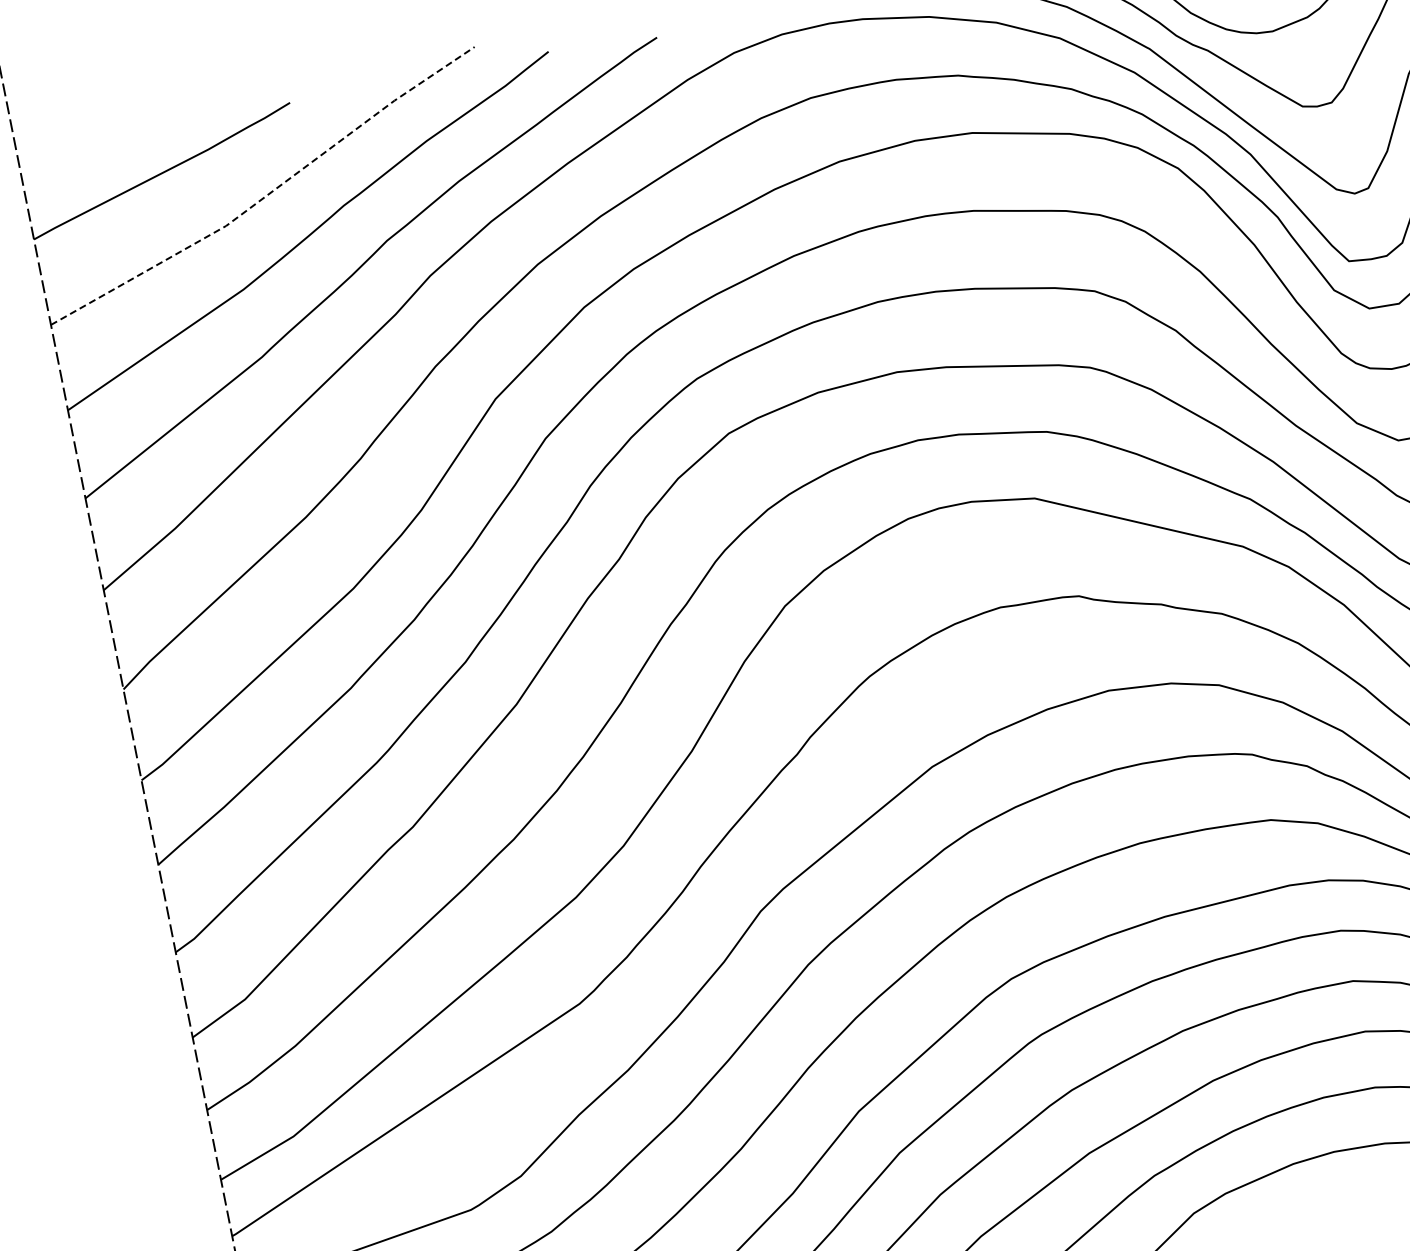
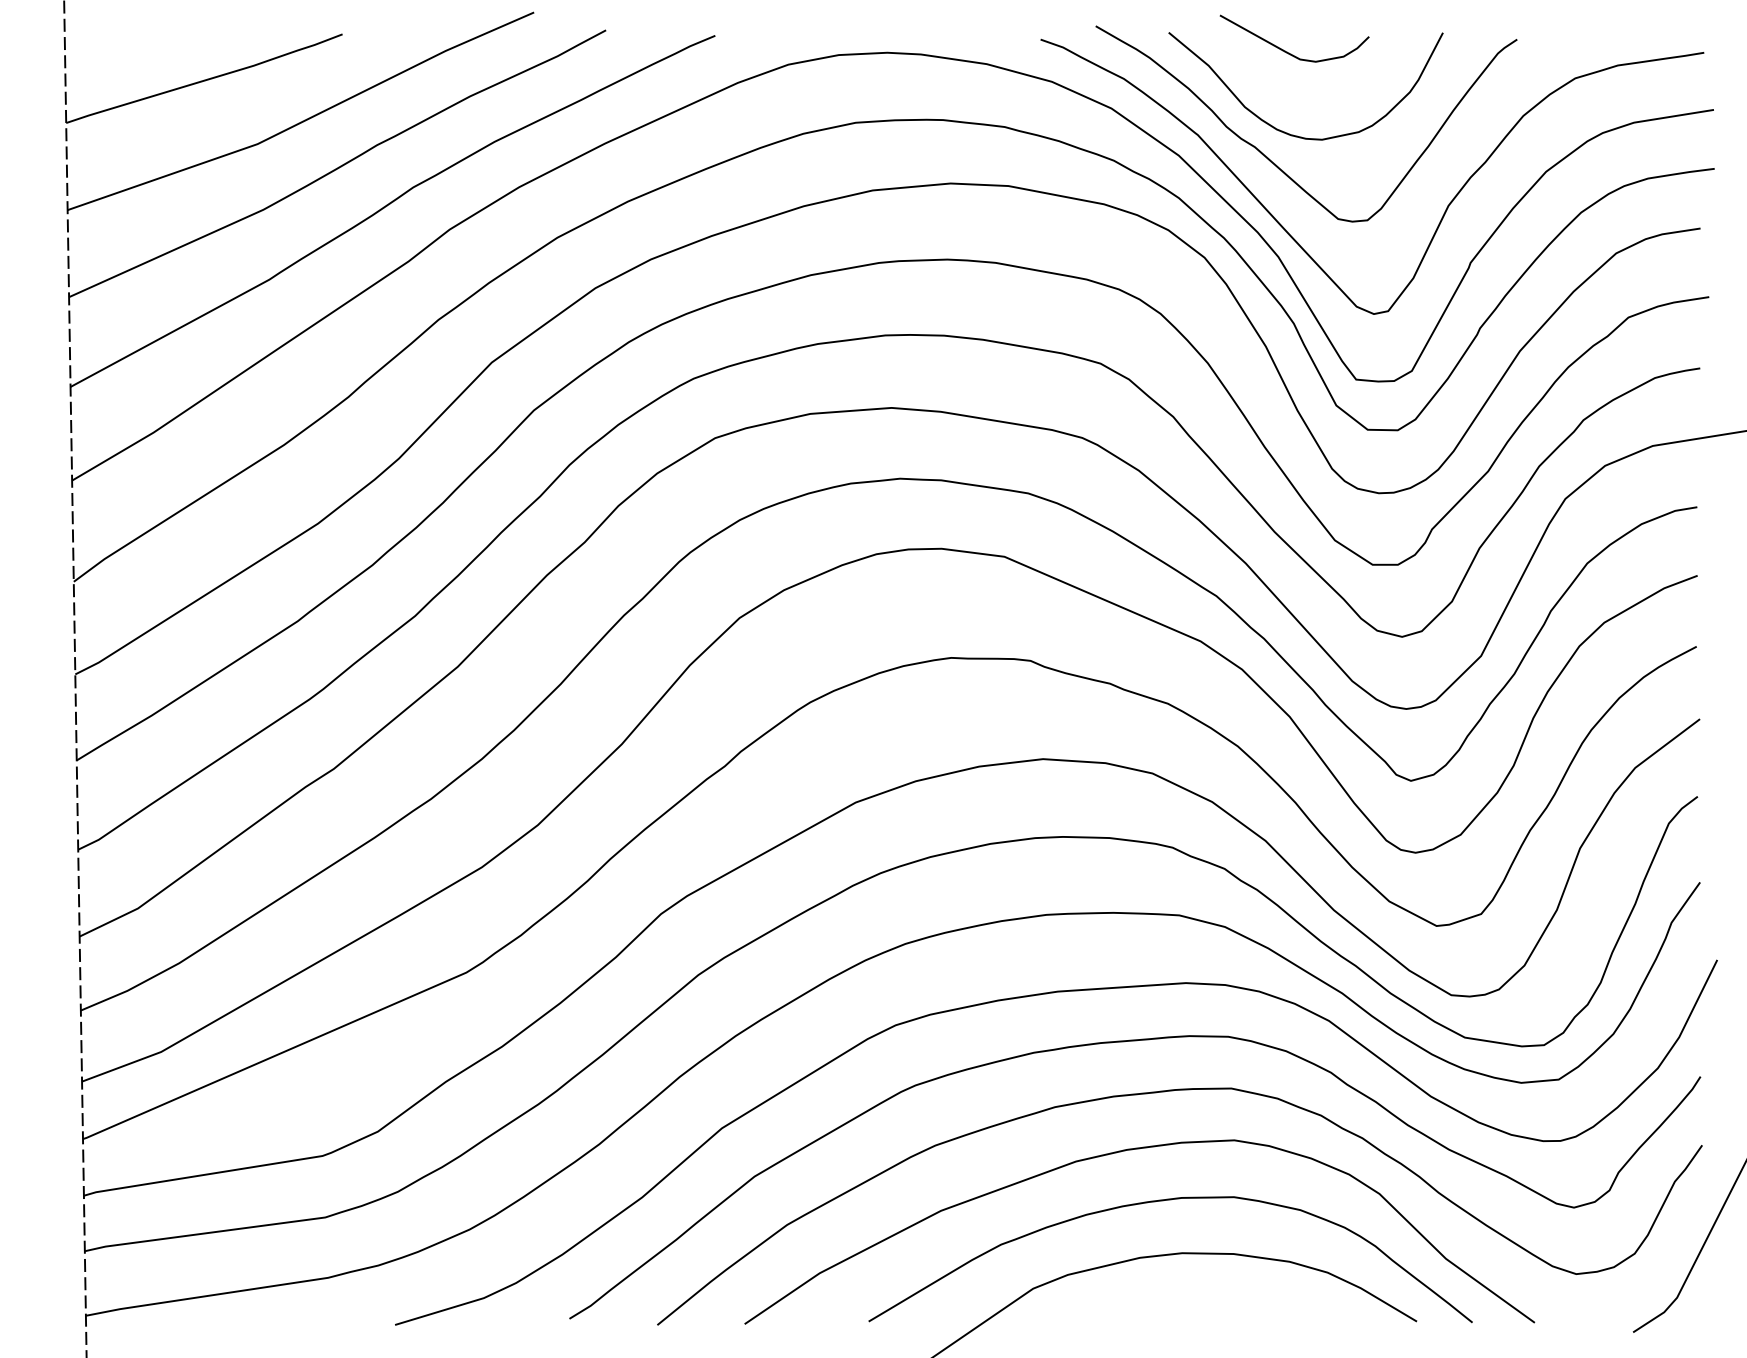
line: (268, 194) -> (305, 120), dashed -> solid

